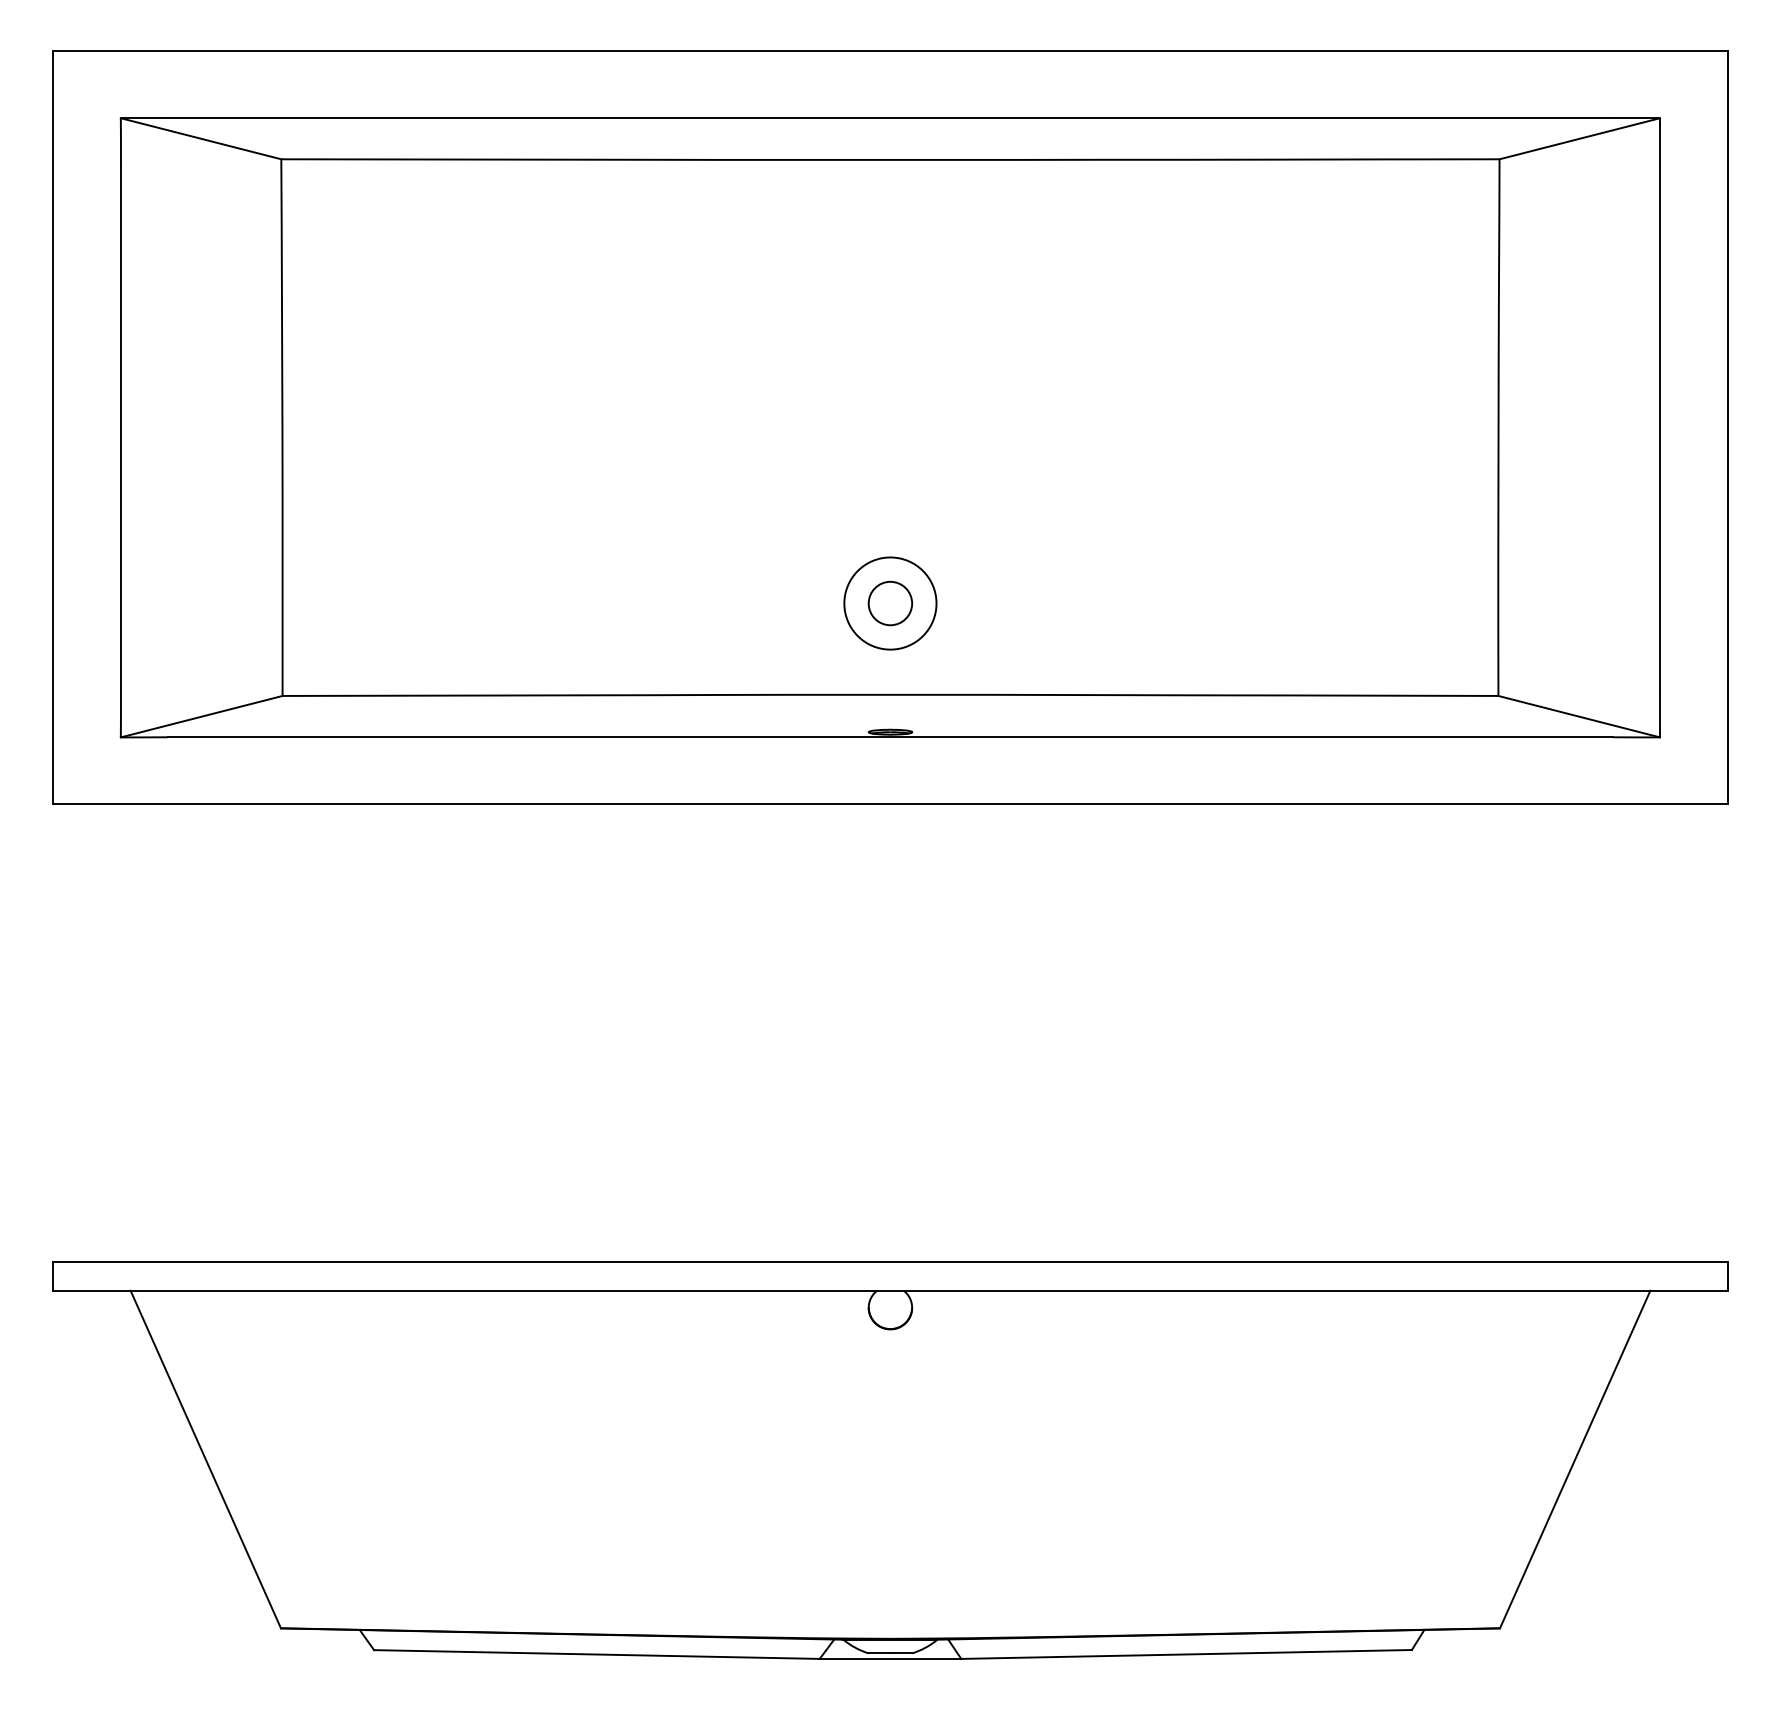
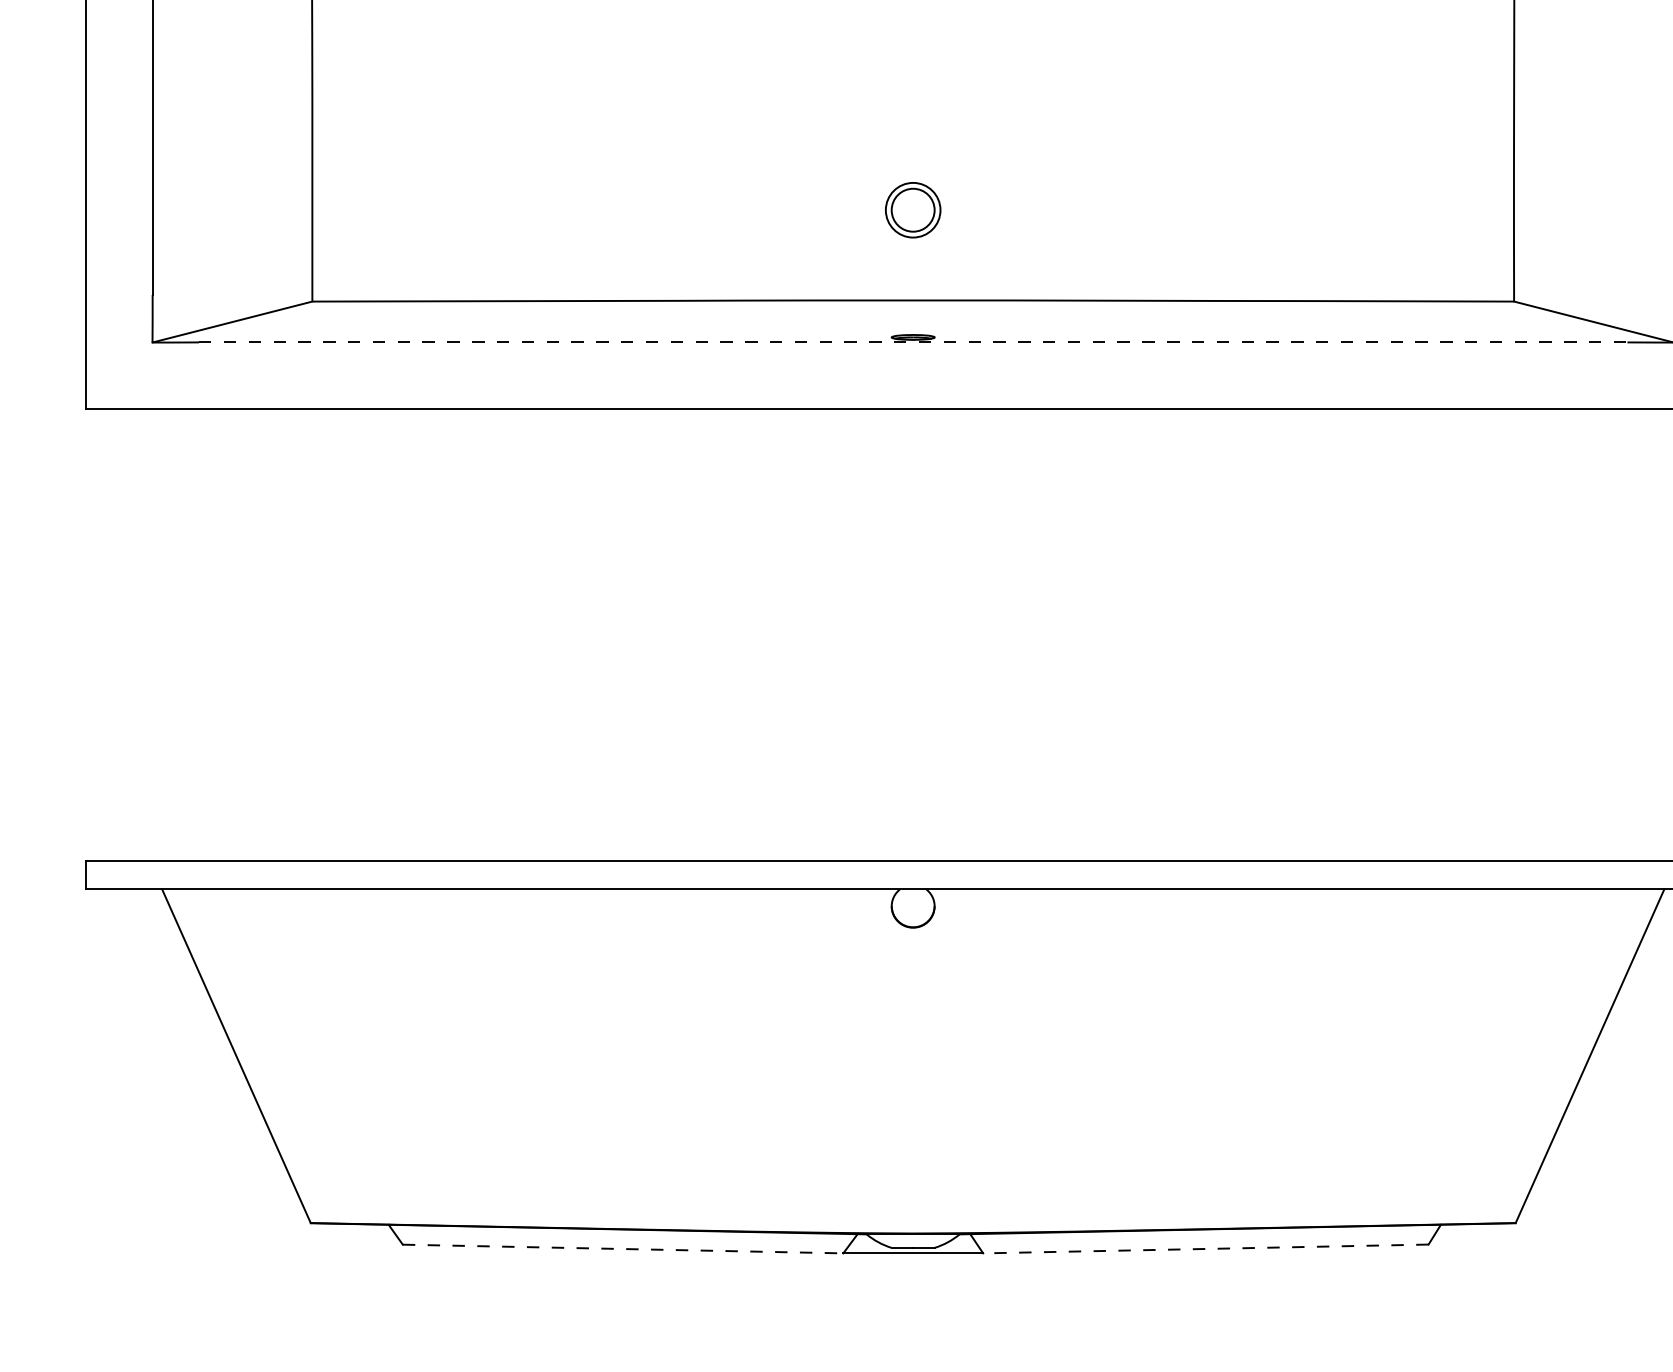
circle: (890, 603) -> (913, 210), size x0.6
line: (890, 737) -> (913, 342), solid -> dashed
line: (596, 1654) -> (622, 1249), solid -> dashed
line: (1186, 1654) -> (1205, 1249), solid -> dashed

